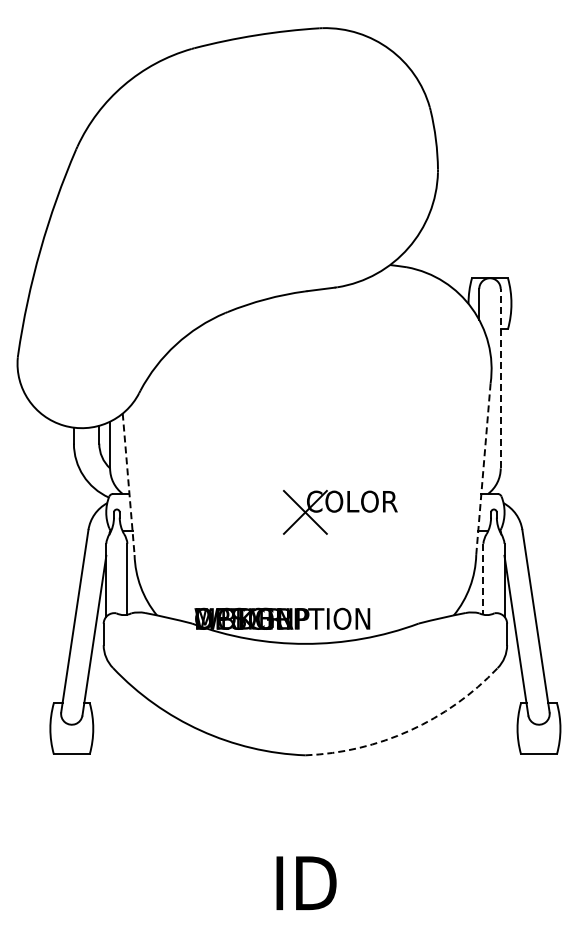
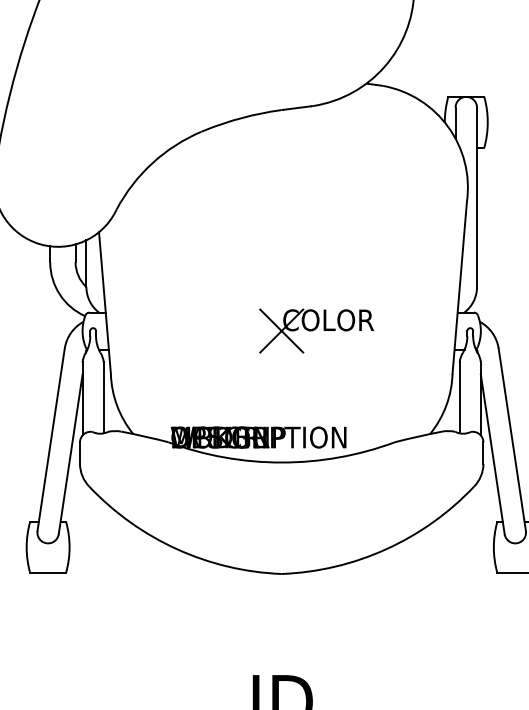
line: (500, 378) -> (476, 197), dashed -> solid
line: (483, 469) -> (459, 288), dashed -> solid
line: (128, 484) -> (104, 303), dashed -> solid
line: (483, 579) -> (459, 398), dashed -> solid
arc: (410, 730) -> (386, 549), dashed -> solid

